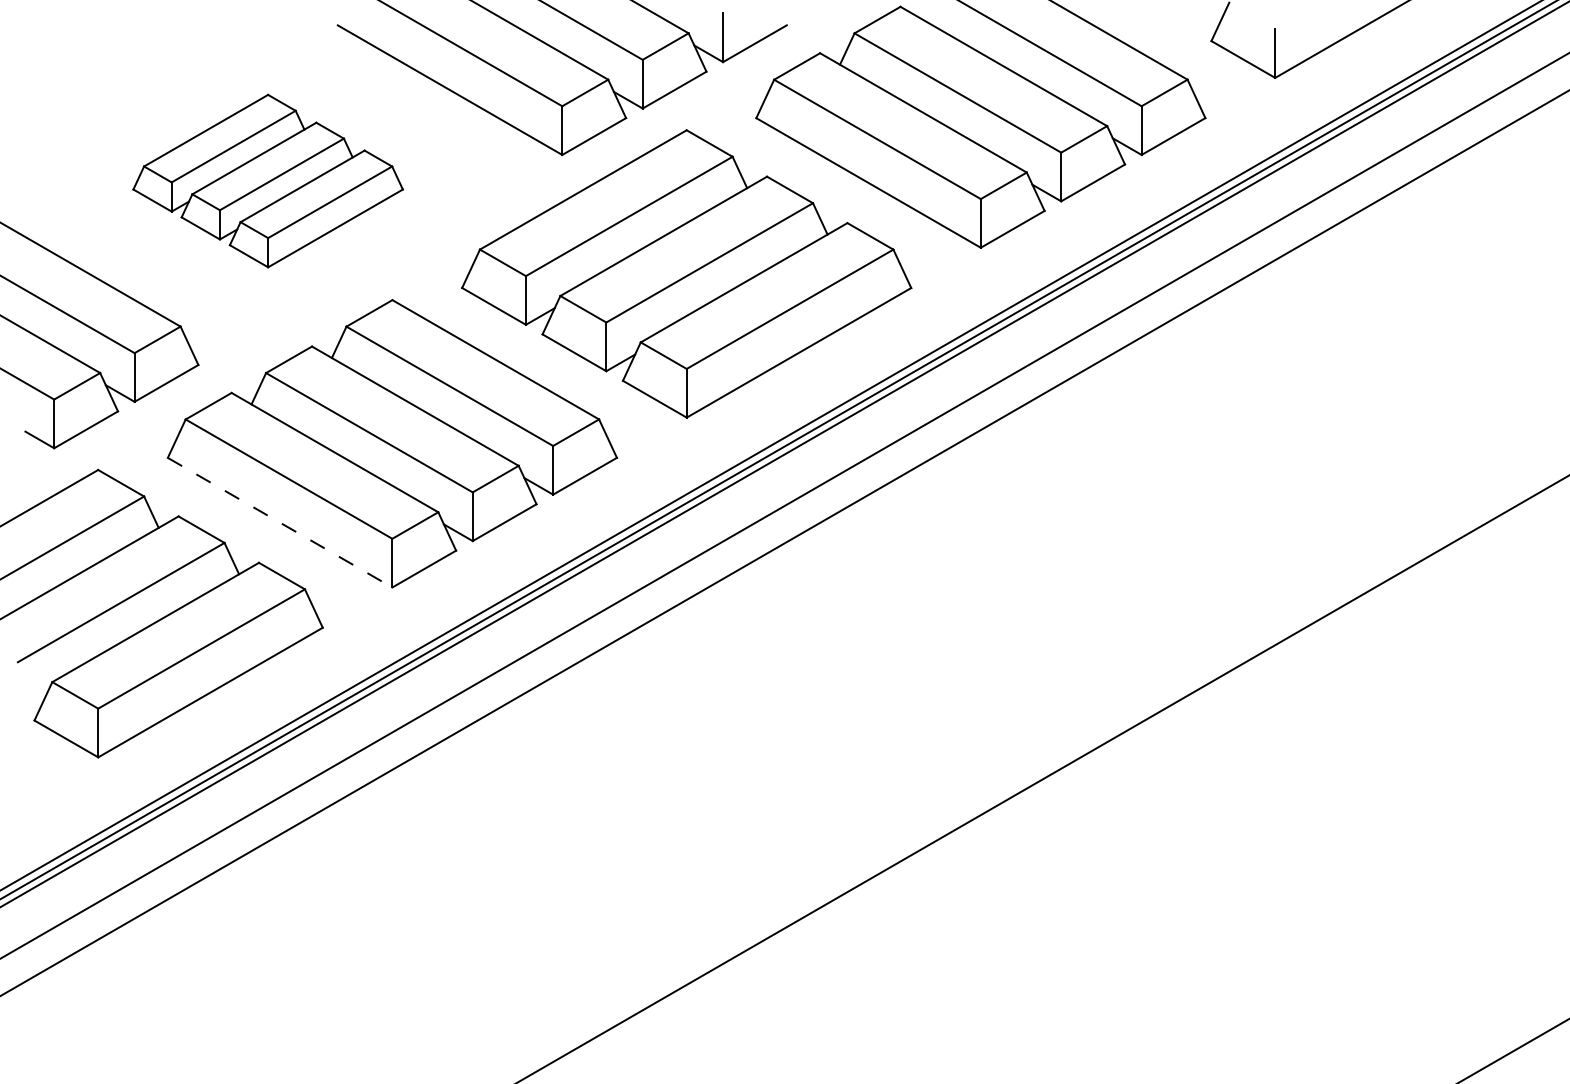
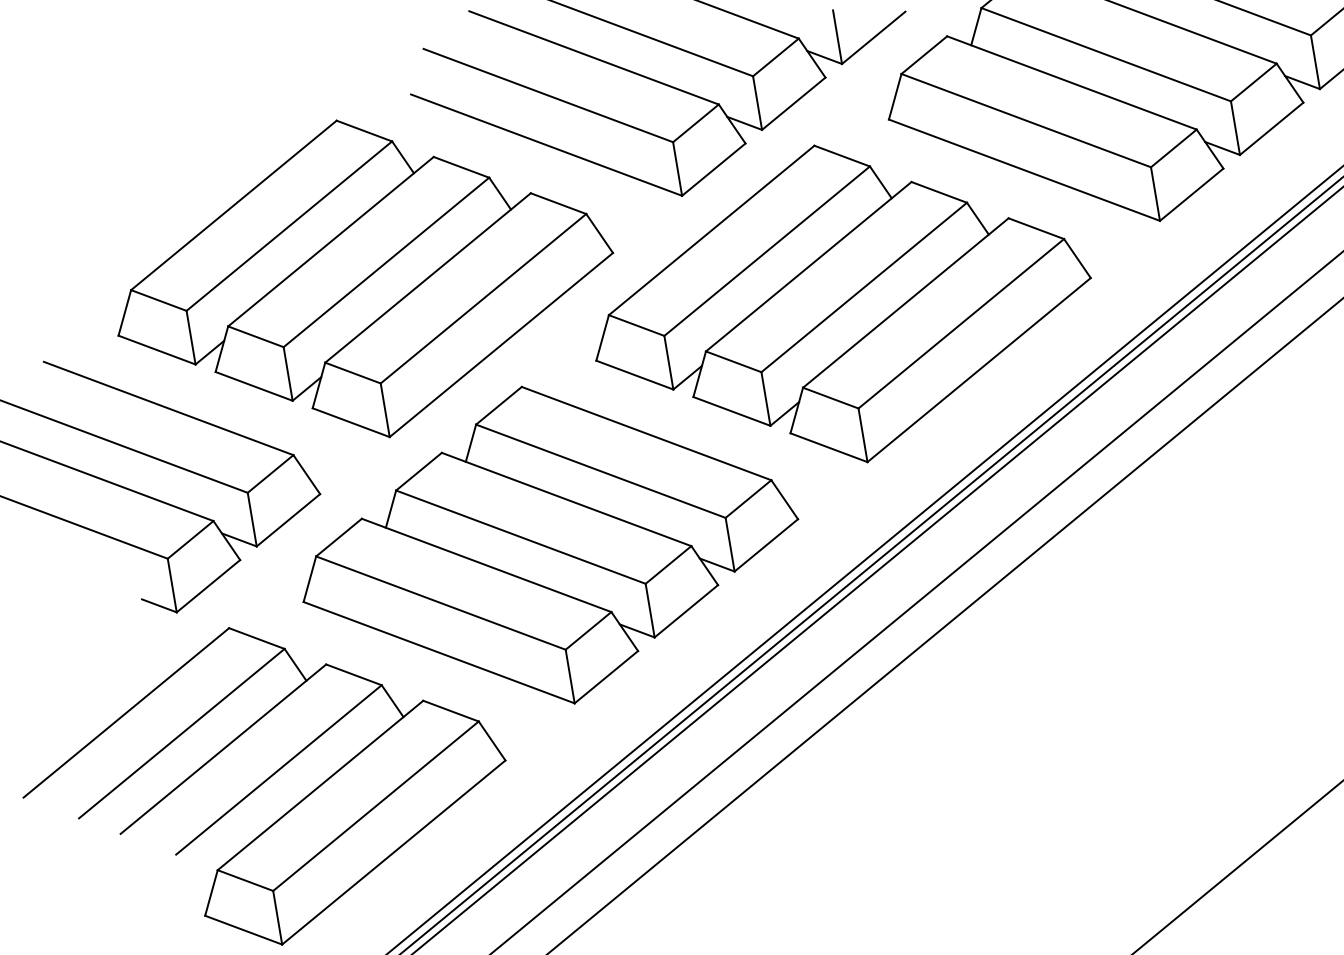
part: (267, 180) -> (362, 278), size x1.67
line: (280, 522) -> (439, 652), dashed -> solid

